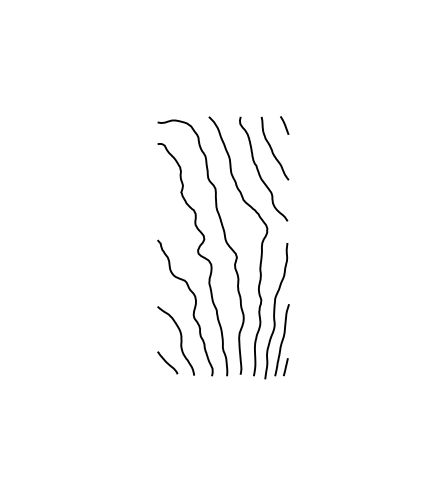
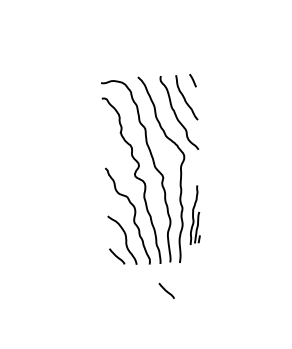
part: (276, 311) -> (193, 215), size x0.6
line: (233, 413) -> (166, 290), added

